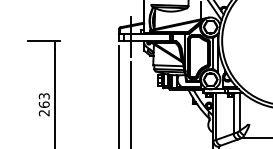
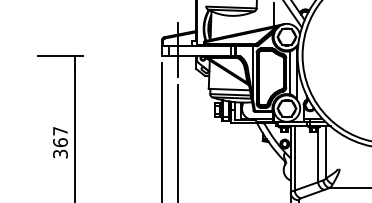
text: (43, 104) -> (59, 142), 263 -> 367

